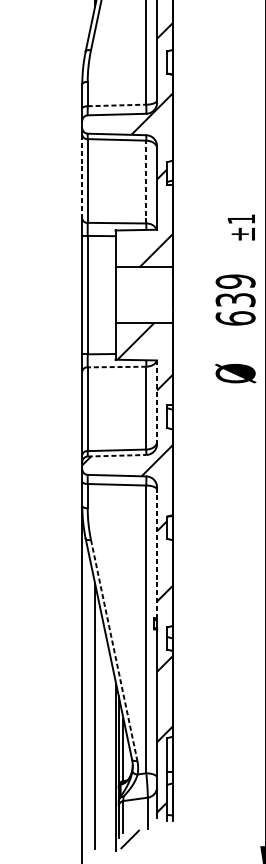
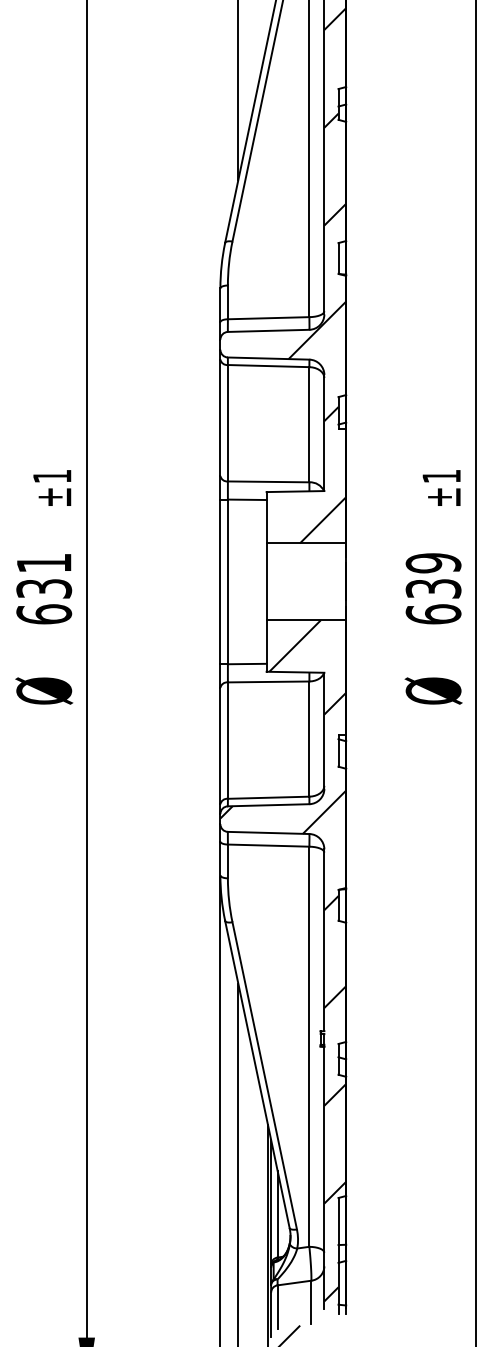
line: (116, 105) -> (268, 318), dashed -> solid
line: (82, 176) -> (220, 417), dashed -> solid
line: (146, 181) -> (309, 424), dashed -> solid
line: (116, 366) -> (268, 681), dashed -> solid
line: (157, 402) -> (324, 731), dashed -> solid
line: (116, 455) -> (268, 805), dashed -> solid
line: (157, 553) -> (324, 940), dashed -> solid
line: (114, 650) -> (264, 1075), dashed -> solid

